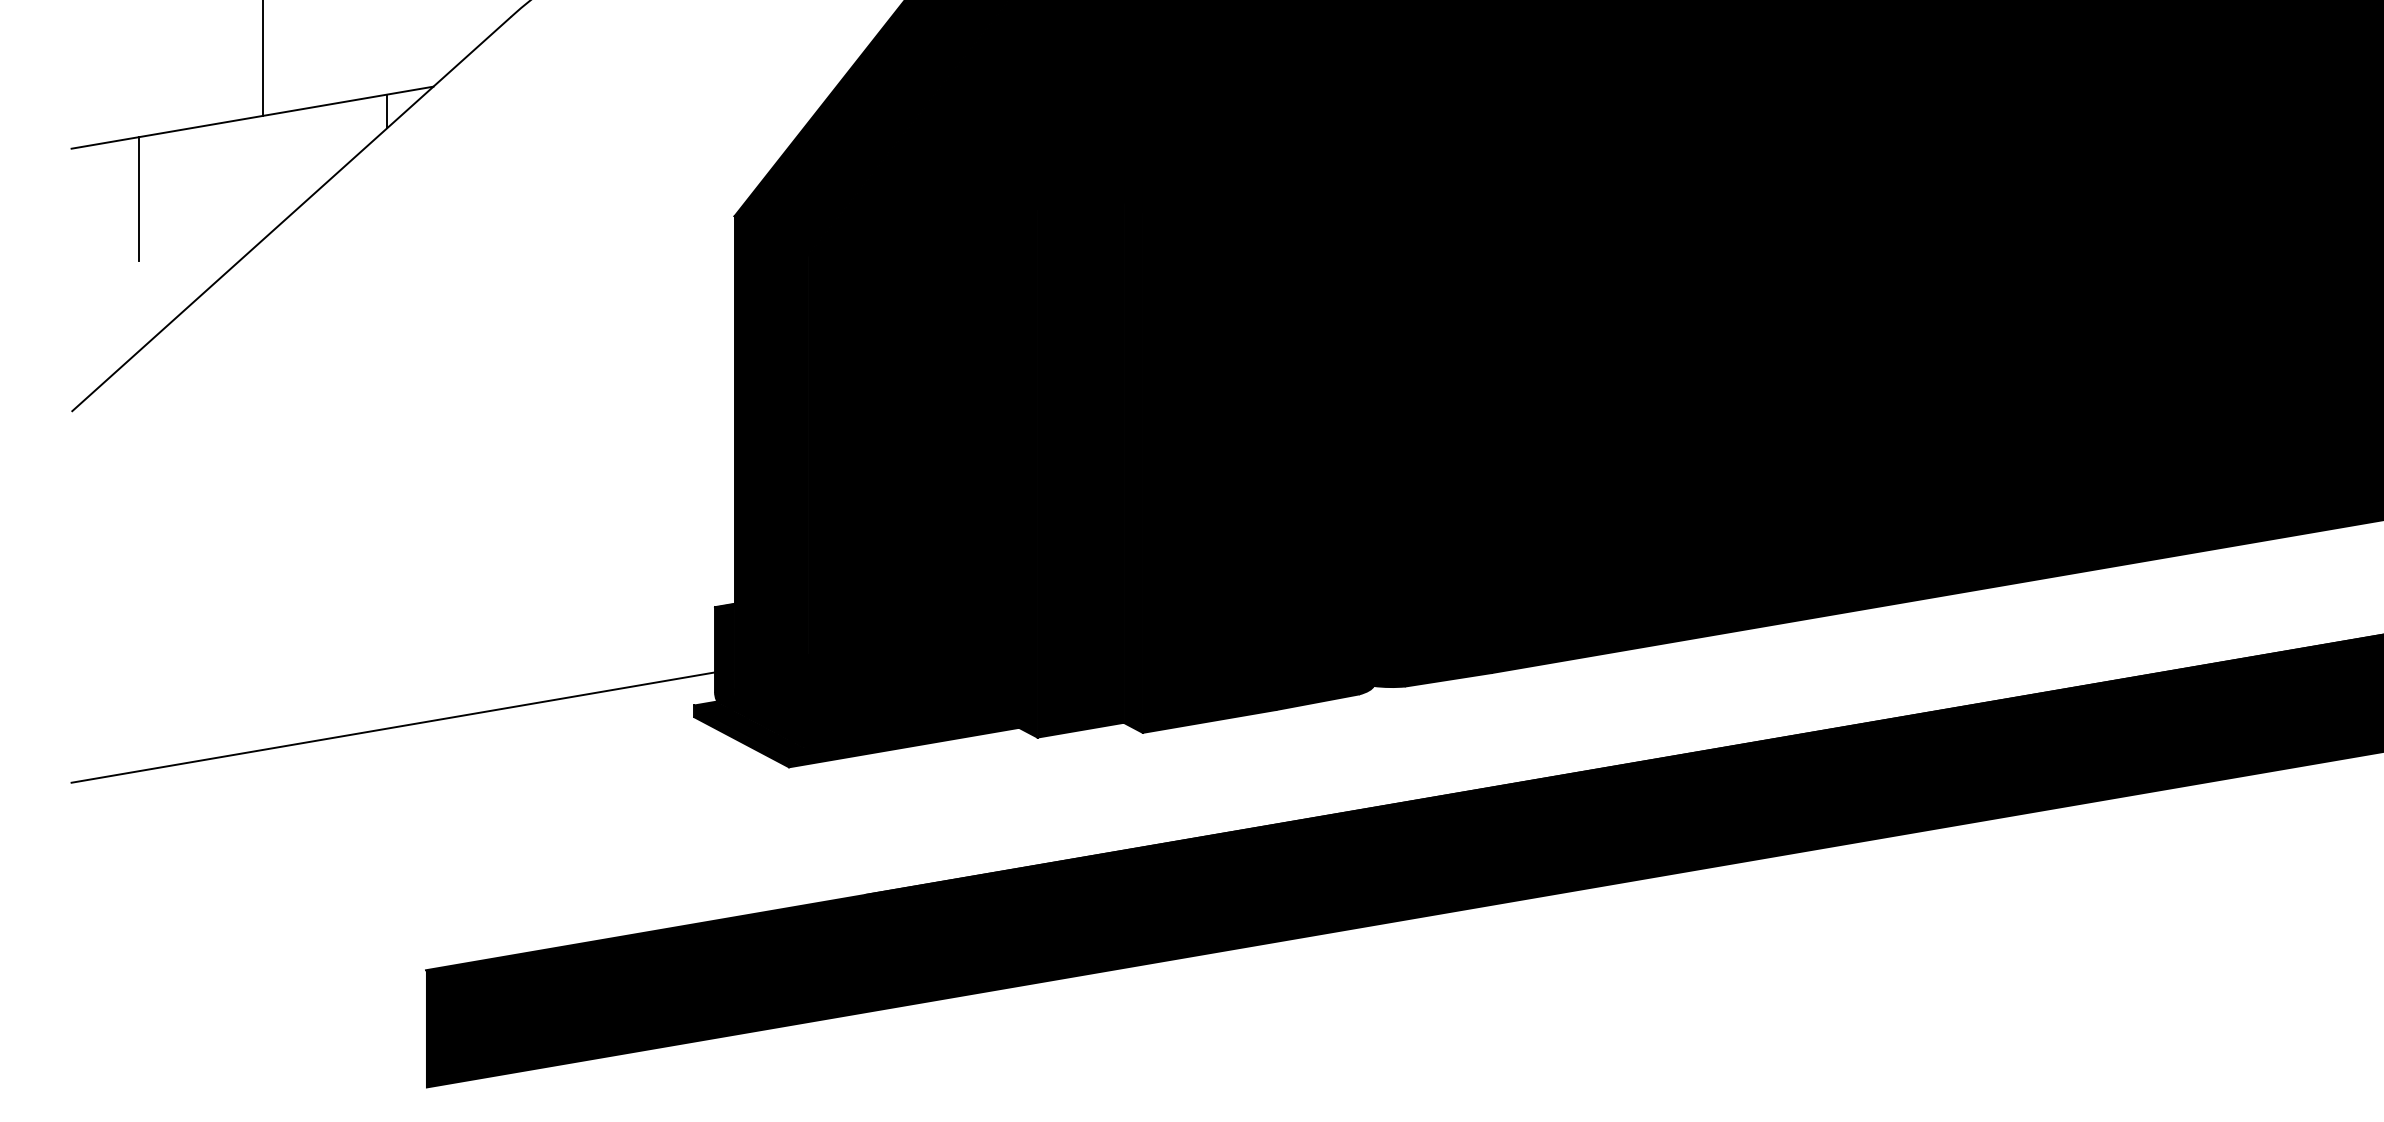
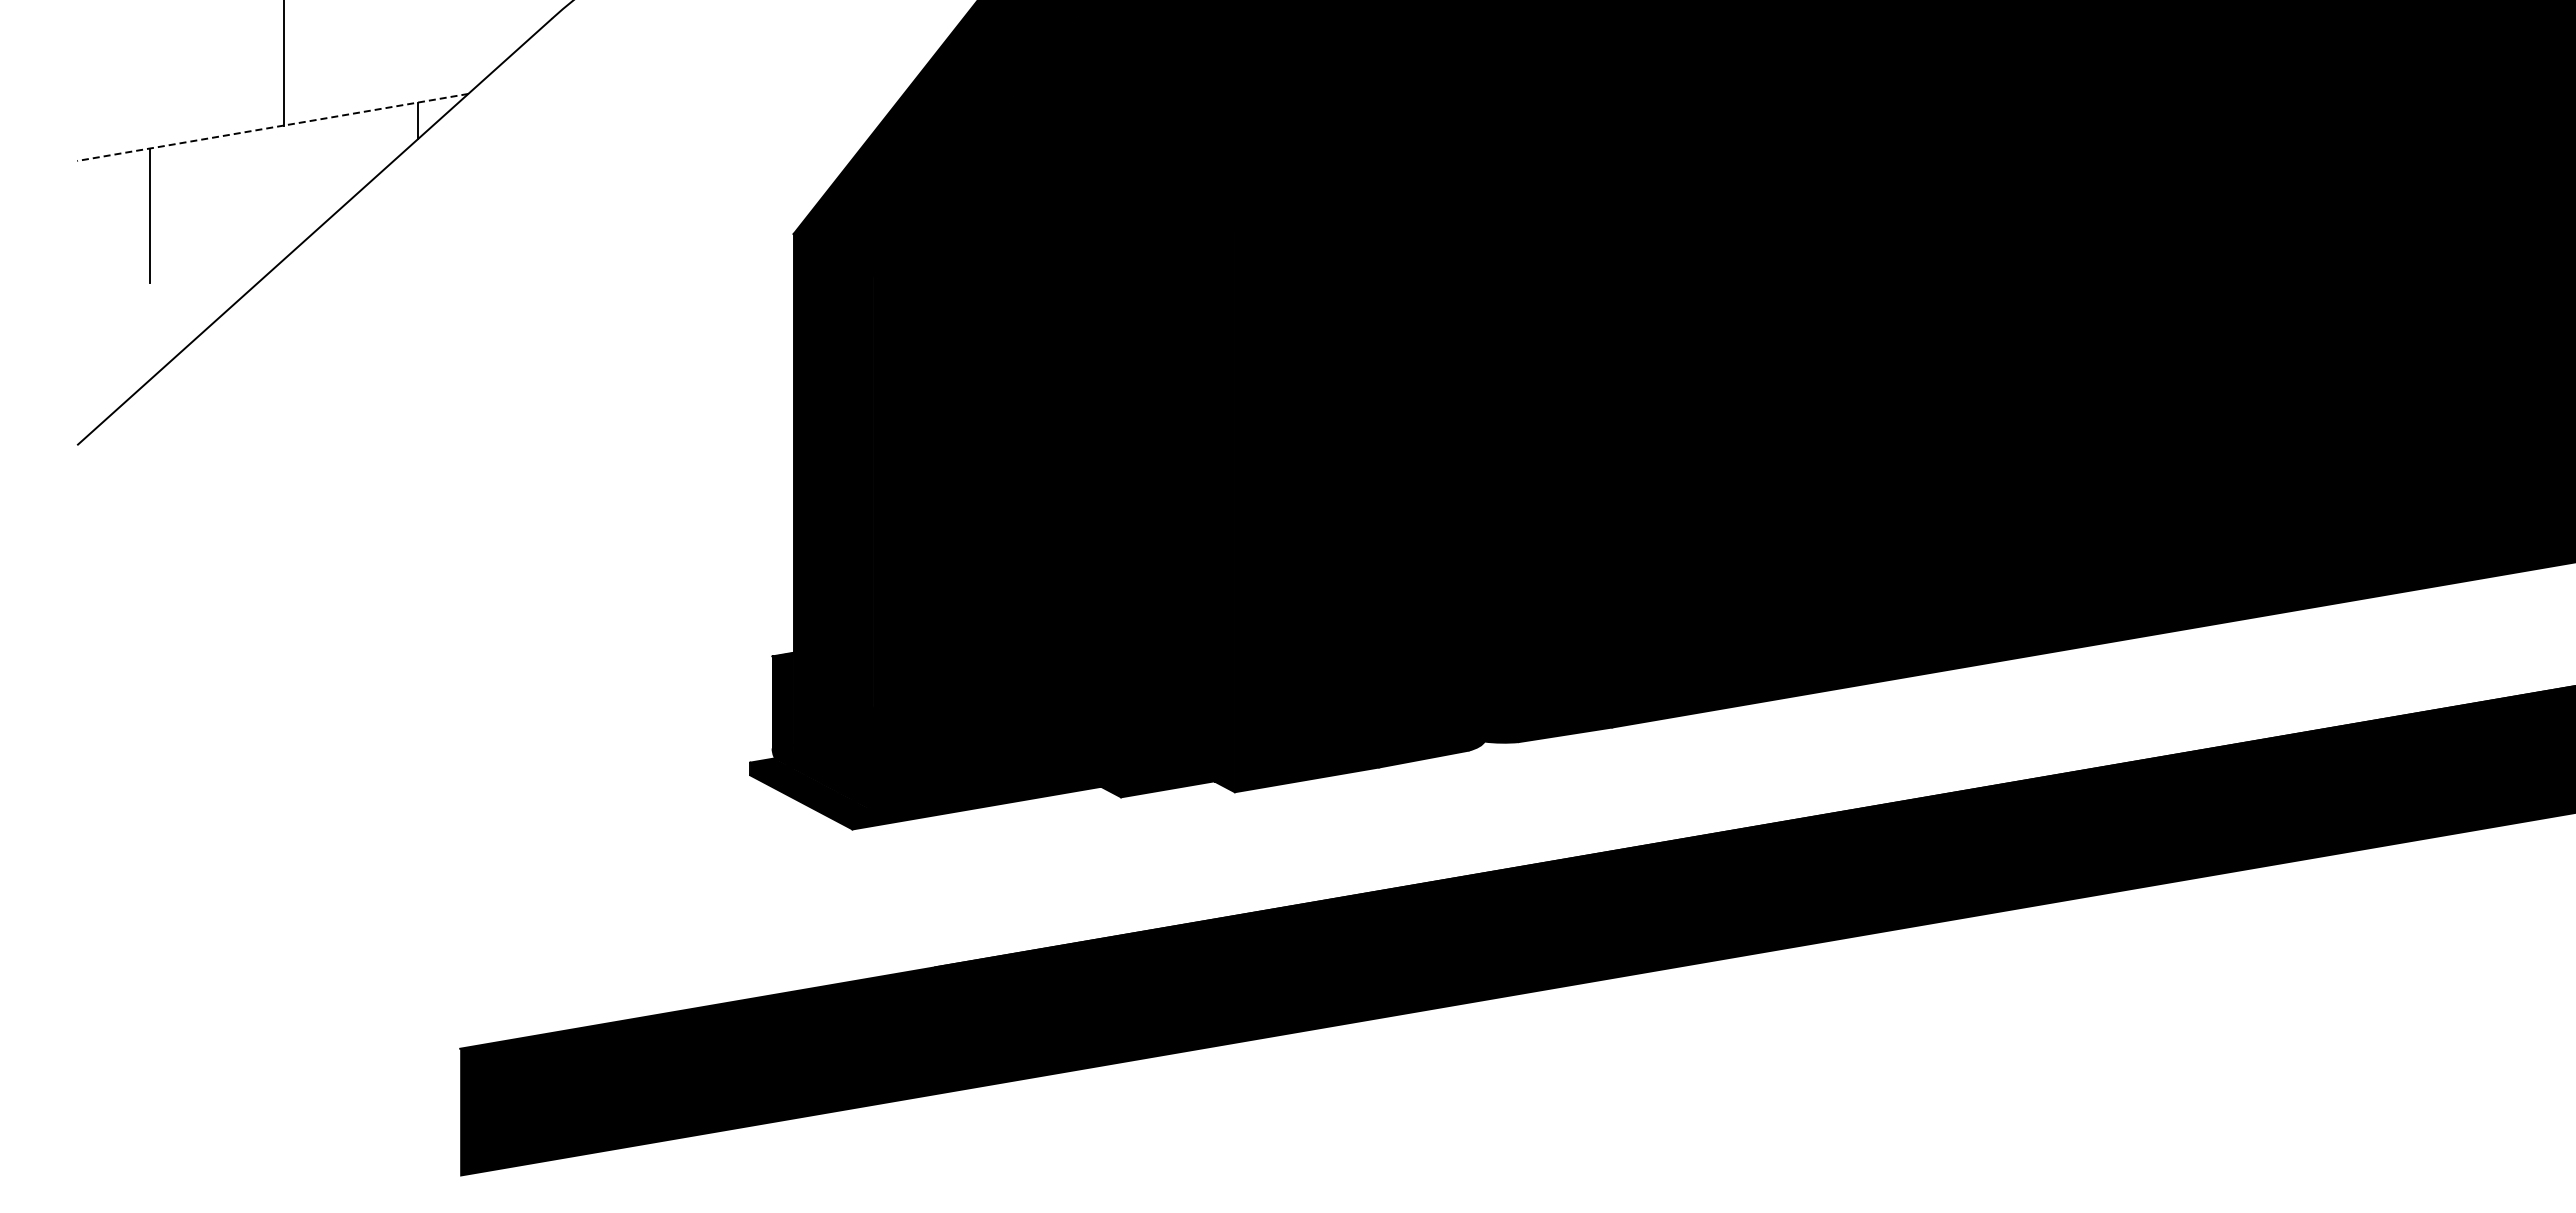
line: (252, 117) -> (272, 127), solid -> dashed
line: (392, 727) -> (424, 786), removed

